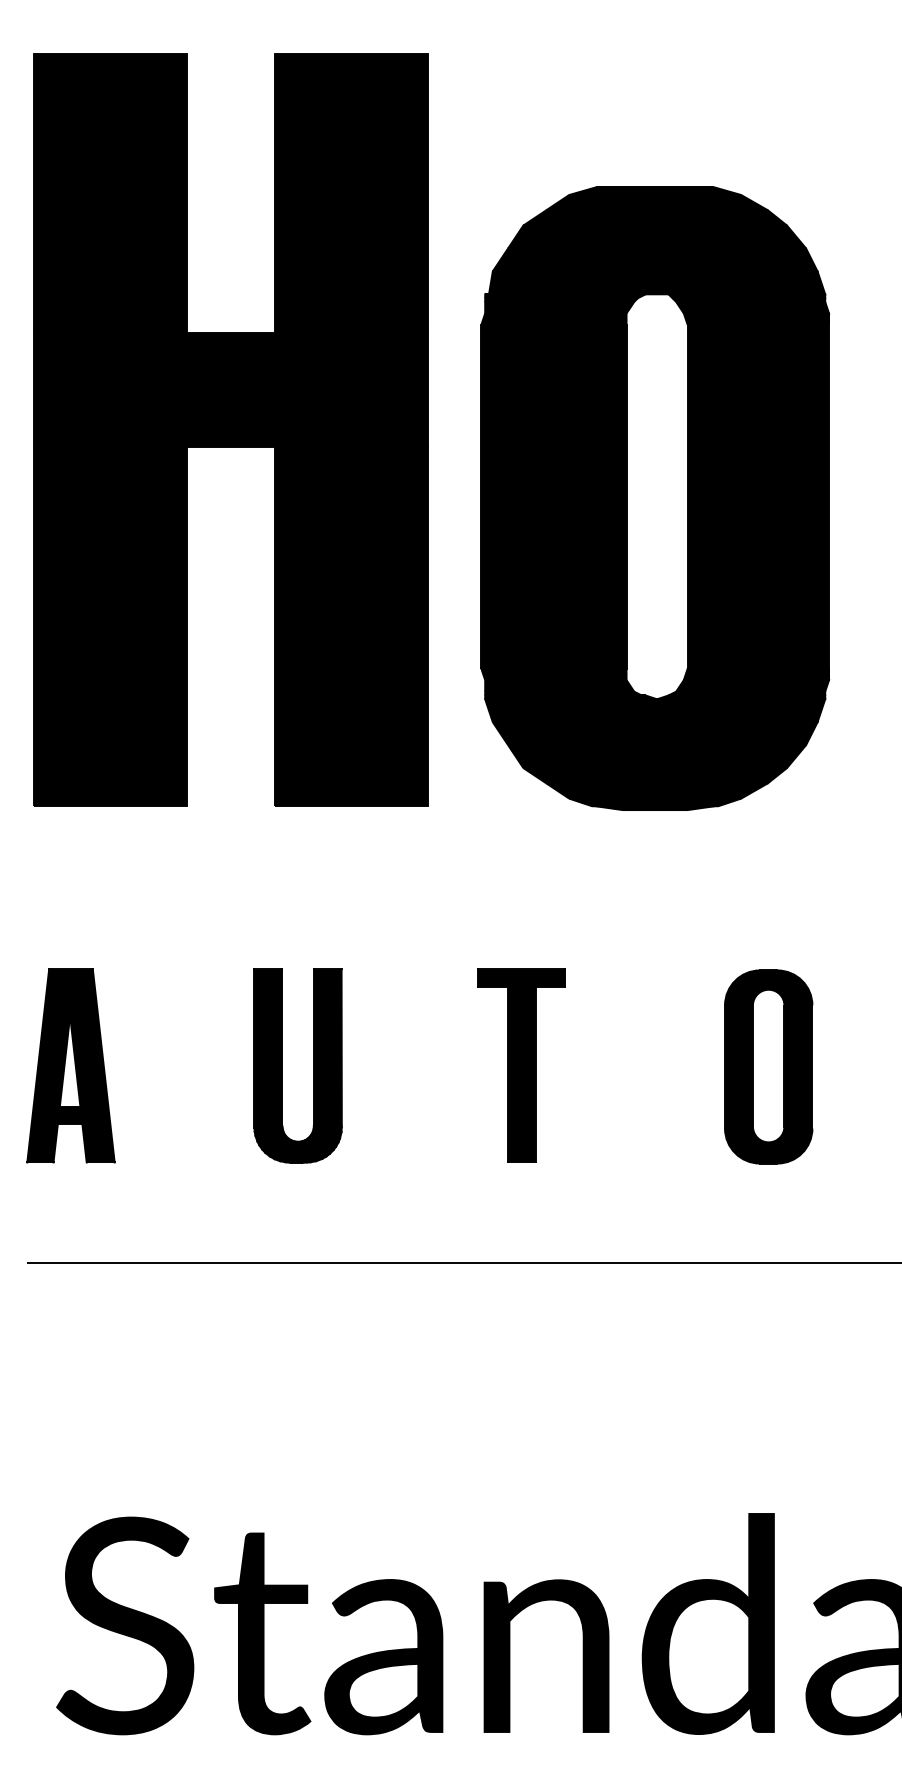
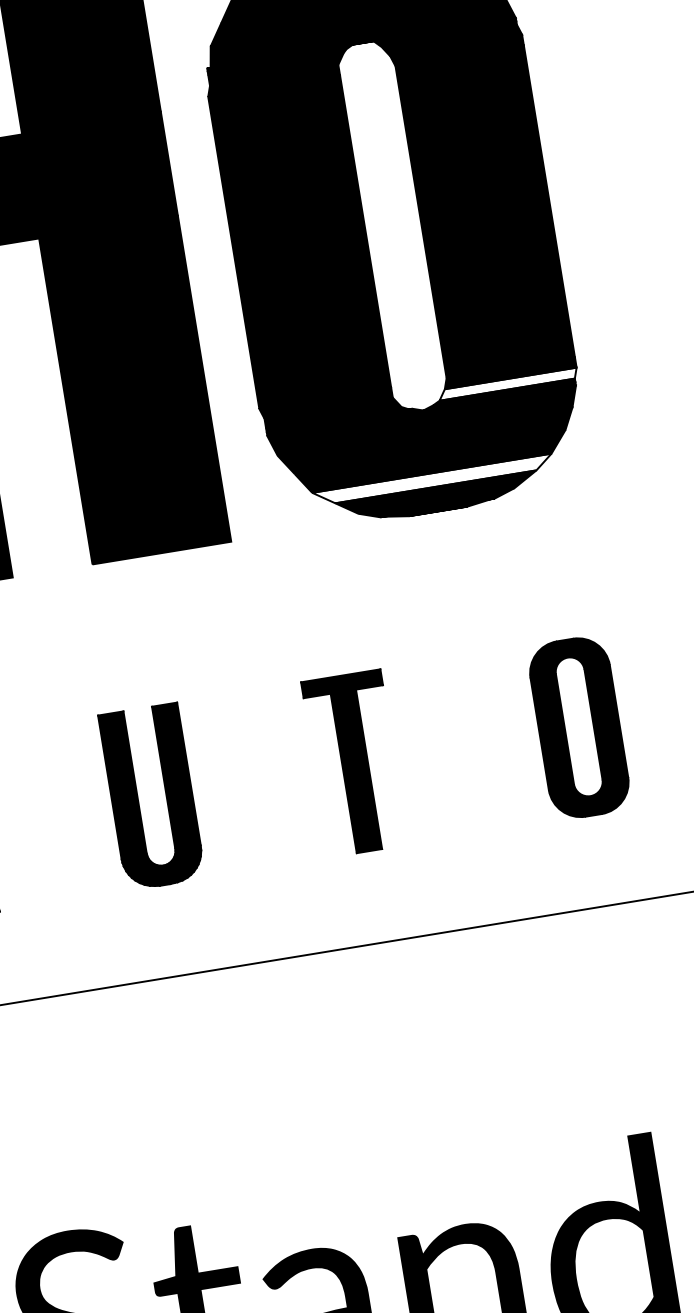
fill: (752, 685) -> (507, 383), removed
fill: (655, 775) -> (433, 479), removed

